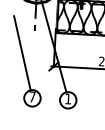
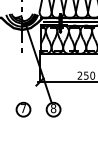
line: (21, 53) -> (12, 72), removed
text: (68, 98) -> (53, 108), 1 -> 8

